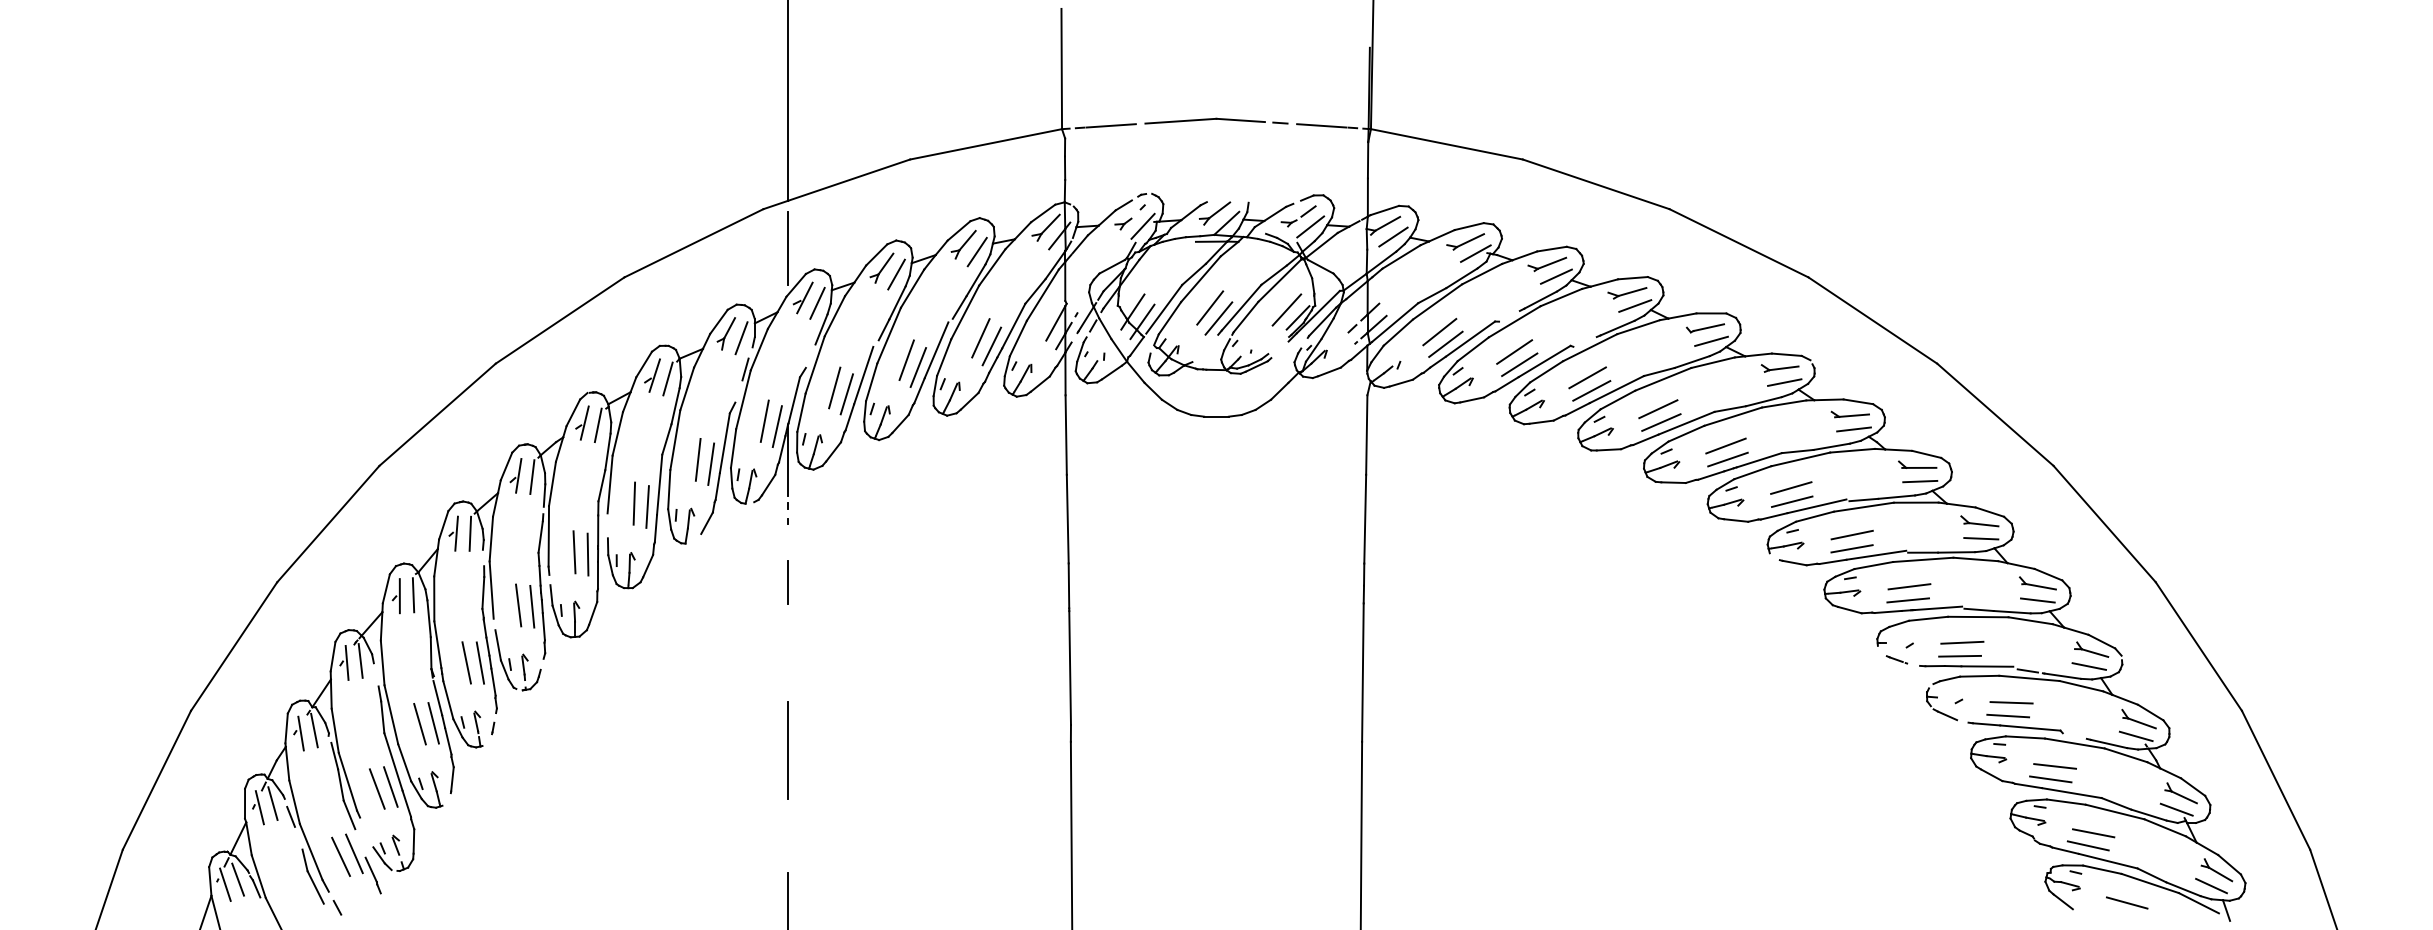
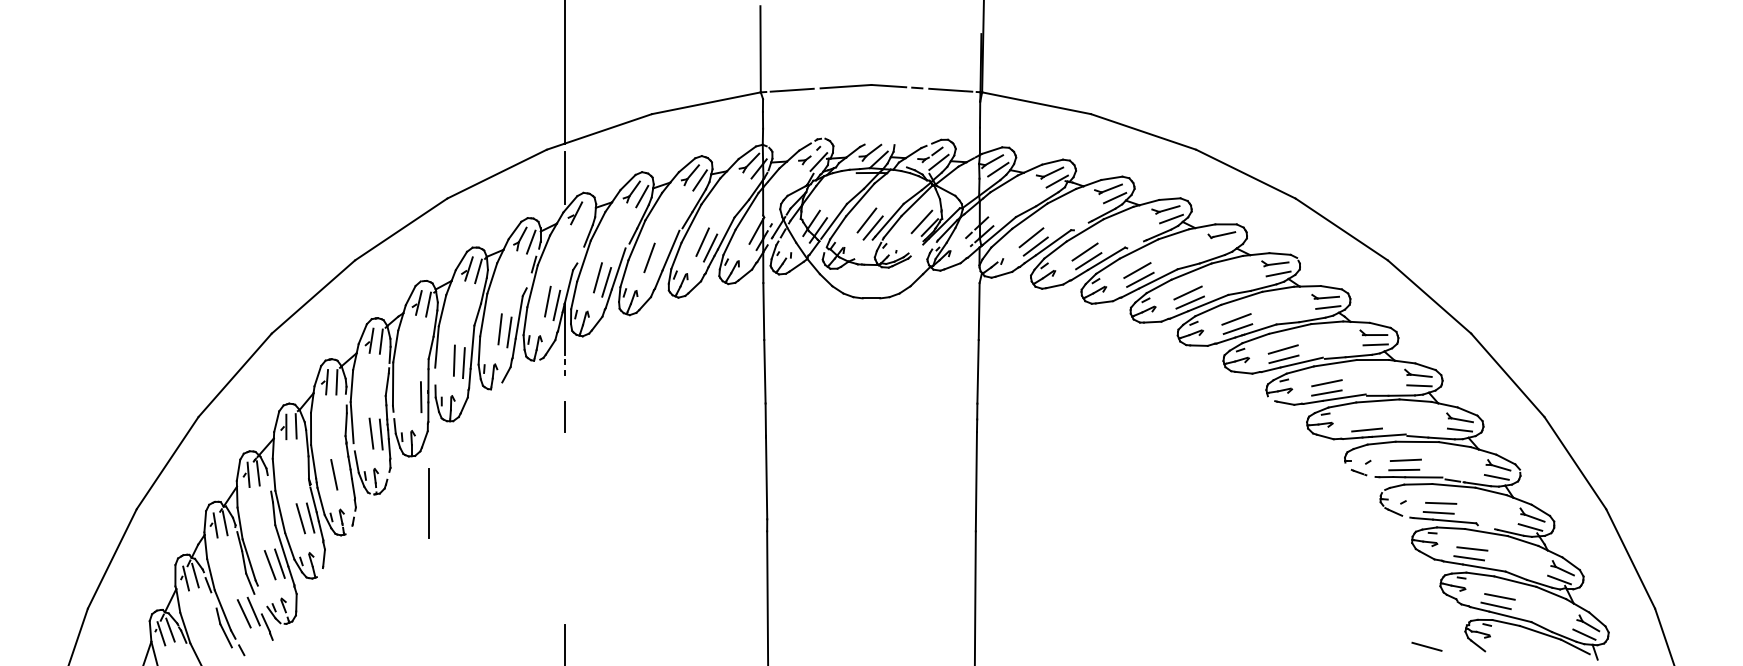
line: (817, 303) -> (585, 217), removed
line: (1710, 341) -> (1225, 244), removed
line: (917, 367) -> (657, 263), removed
line: (574, 552) -> (411, 395), removed
line: (1908, 587) -> (1367, 420), removed
line: (479, 662) -> (343, 474), removed
line: (788, 750) -> (428, 503), moved
line: (2126, 902) -> (1426, 646), moved

